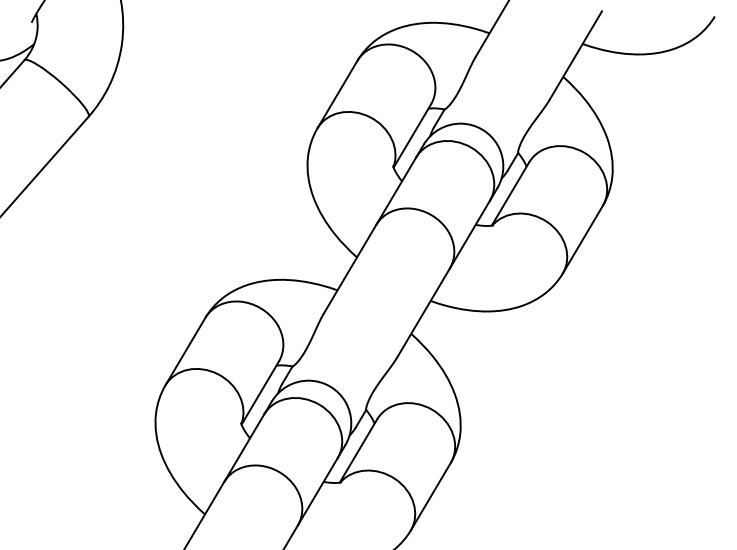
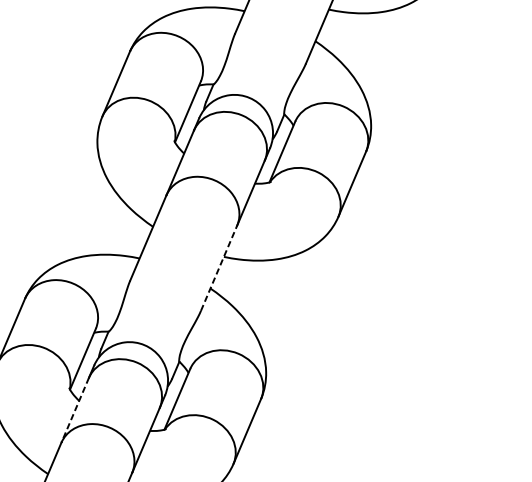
line: (423, 312) -> (218, 268), solid -> dashed
line: (244, 448) -> (75, 410), solid -> dashed

